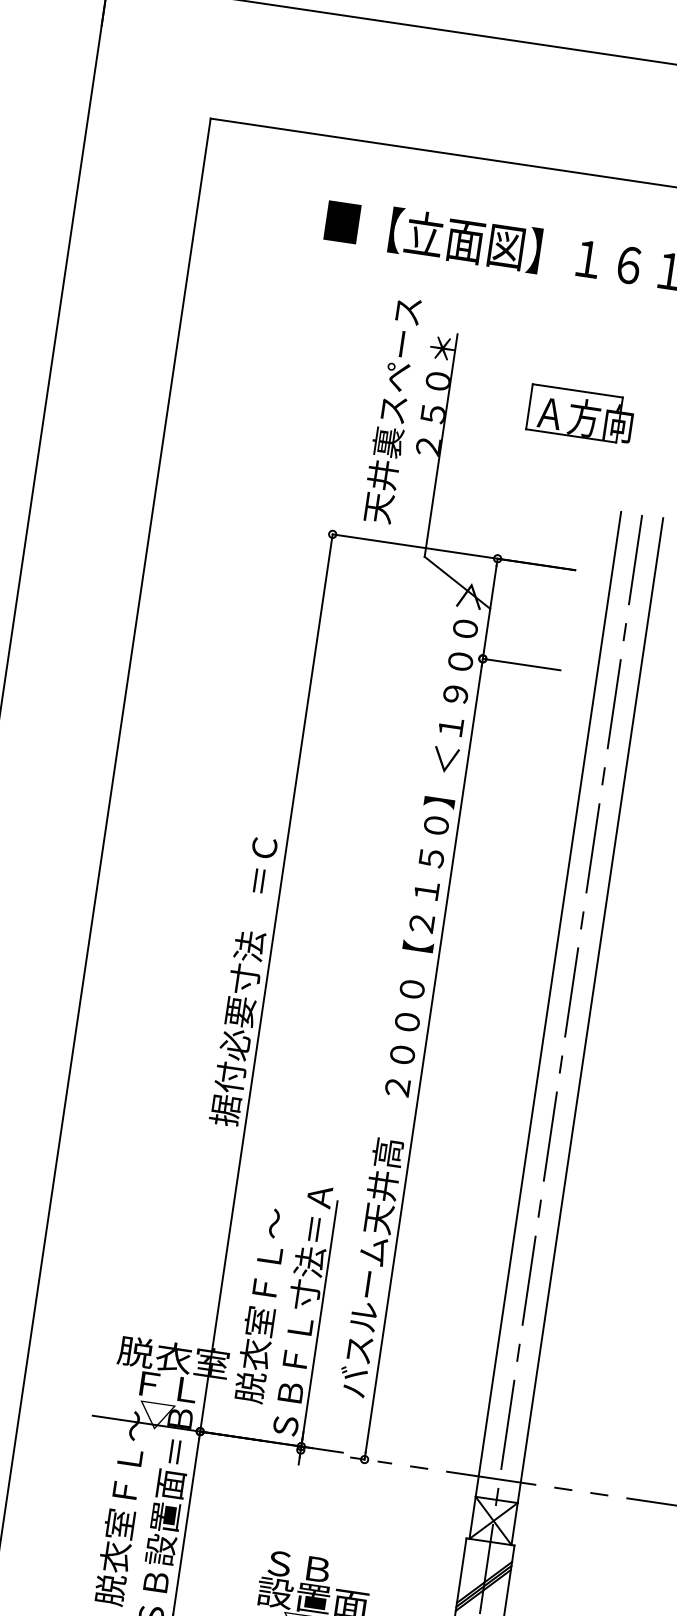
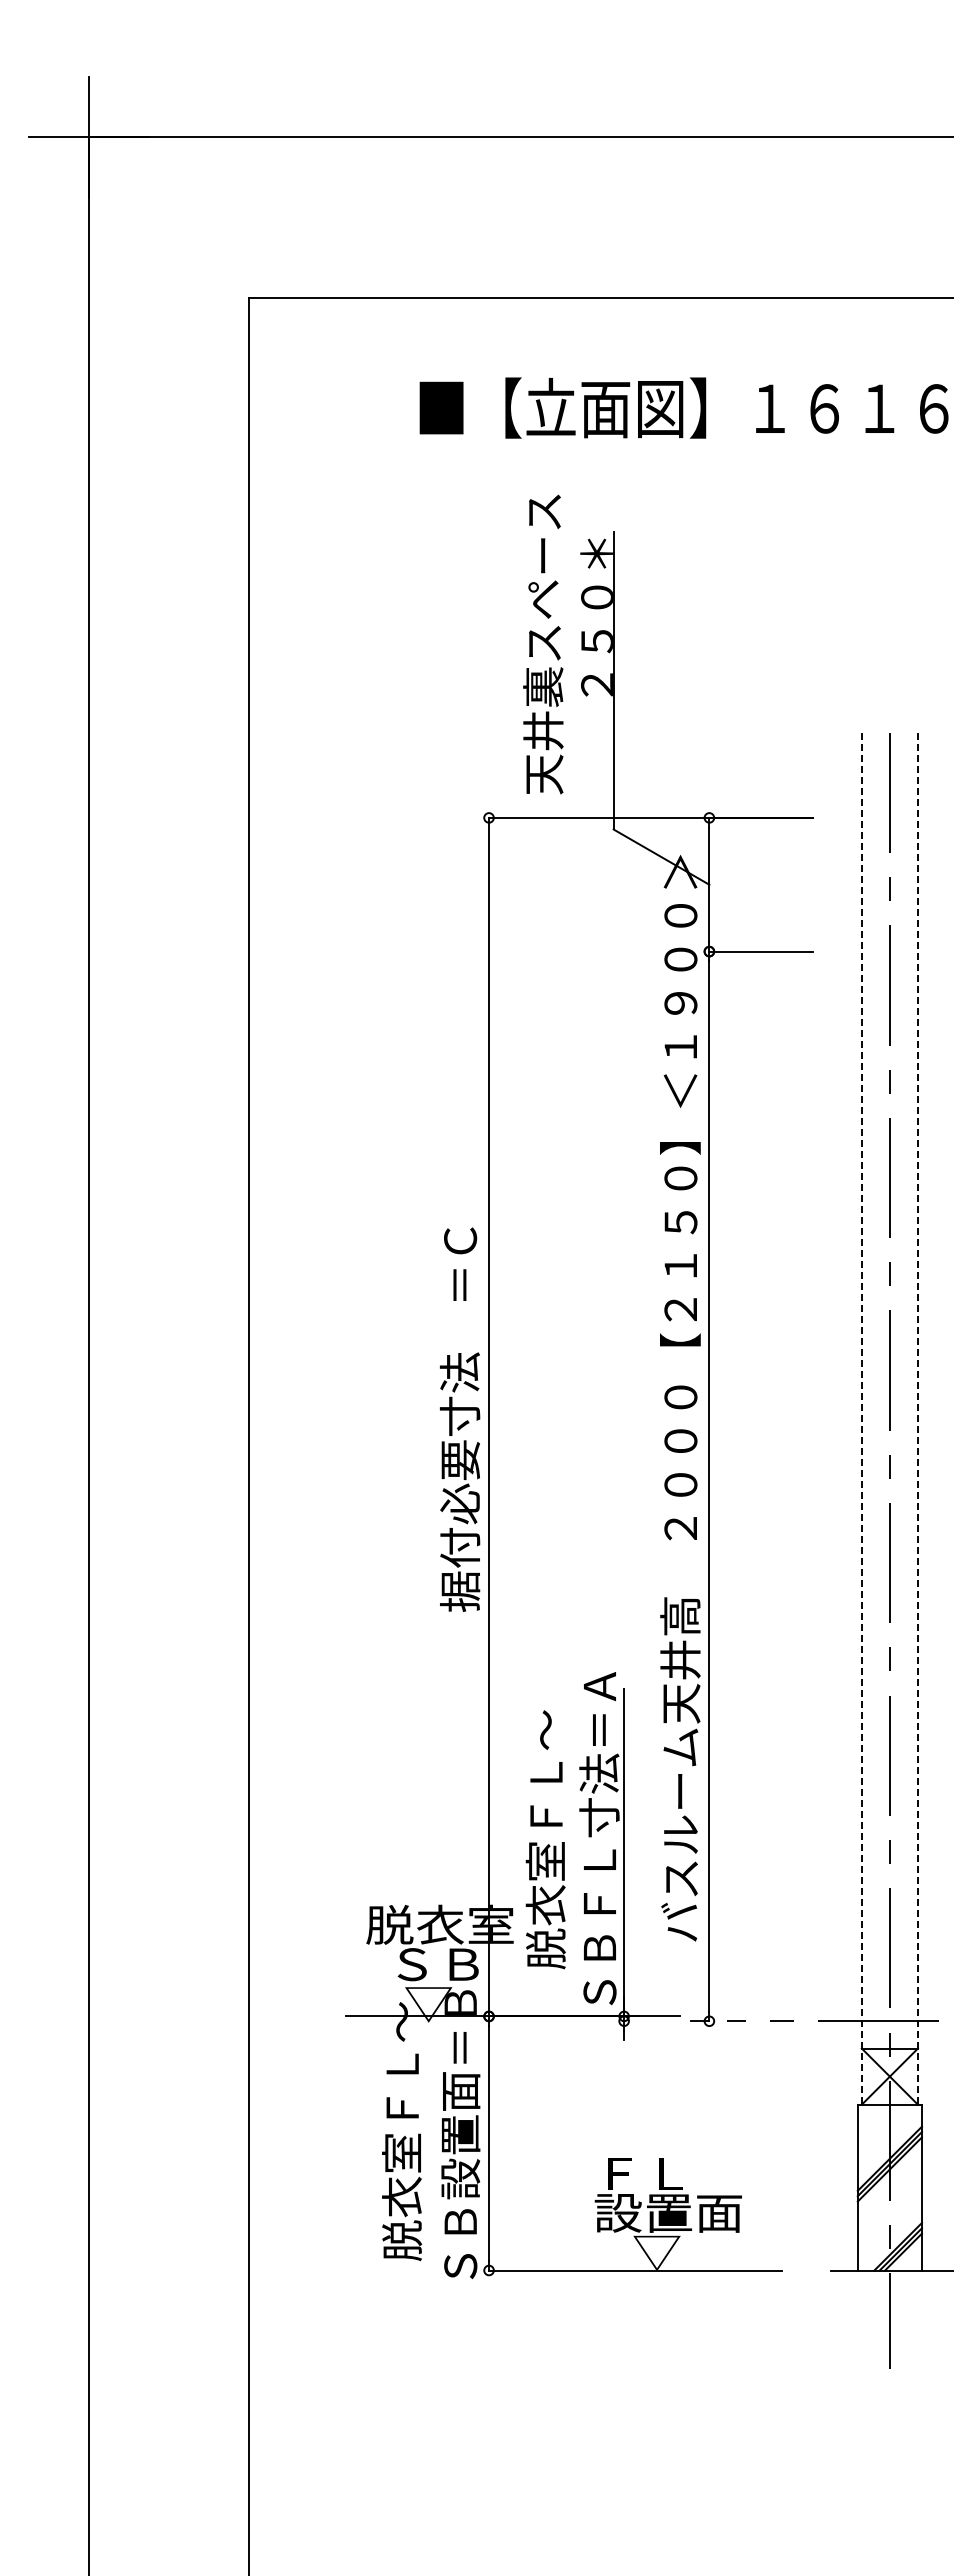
part: (581, 413) -> (790, 612), removed
line: (545, 1025) -> (861, 1418), solid -> dashed
line: (587, 1031) -> (917, 1418), solid -> dashed
text: (167, 1387) -> (437, 1964), ＦＬ -> ＳＢ
text: (298, 1566) -> (643, 2173), ＳＢ -> ＦＬ

